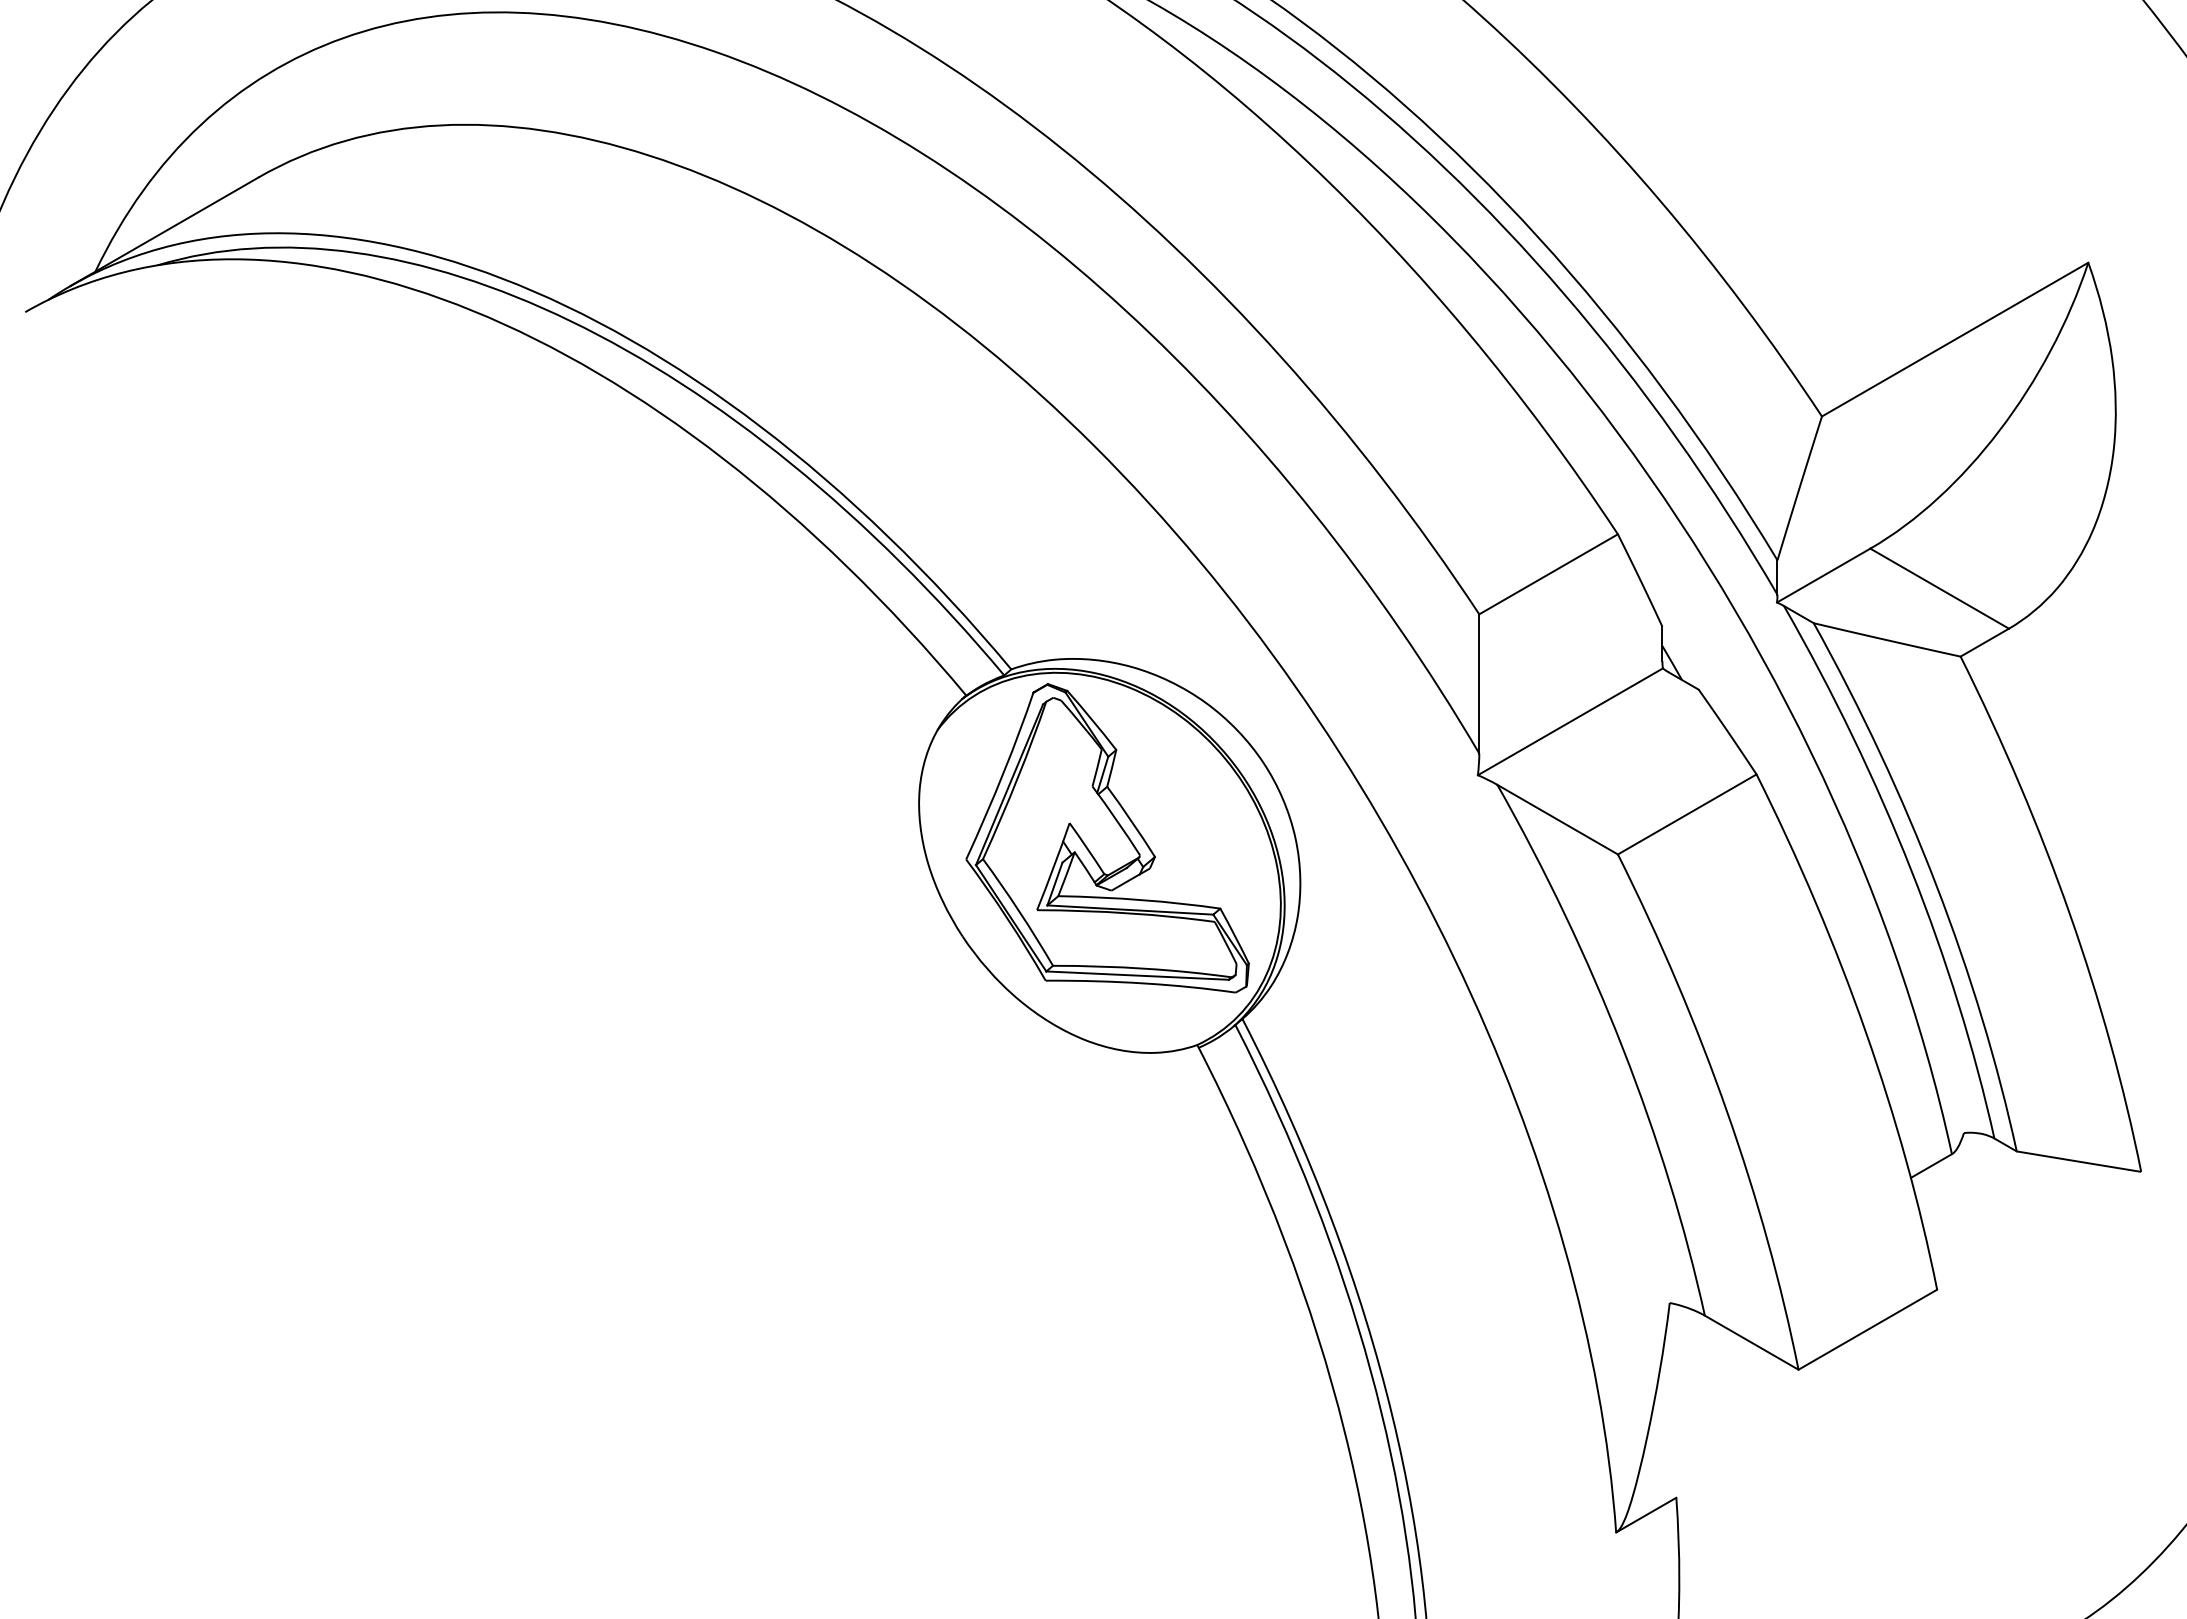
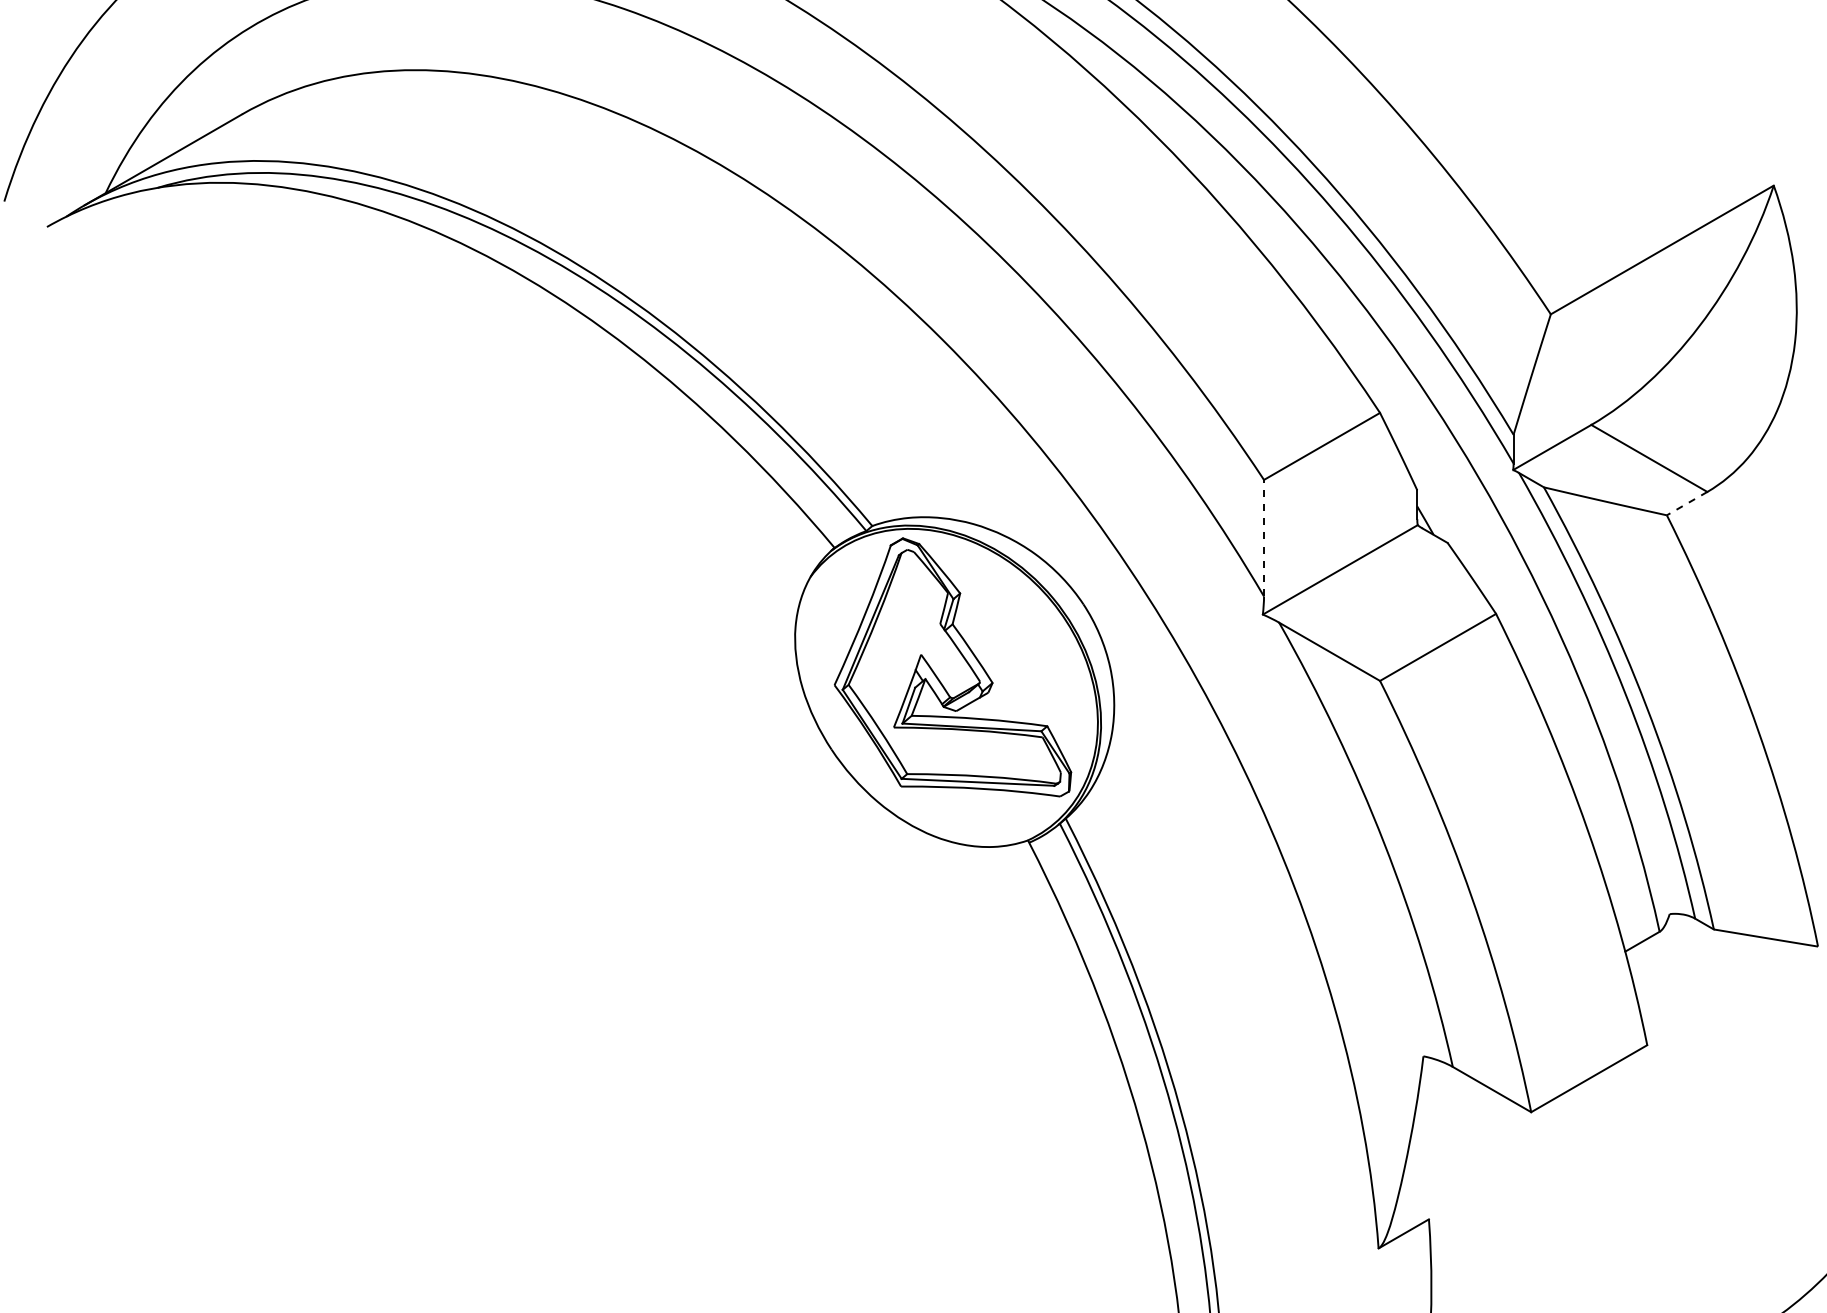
line: (1984, 642) -> (1686, 503), solid -> dashed
line: (1479, 683) -> (1264, 537), solid -> dashed

